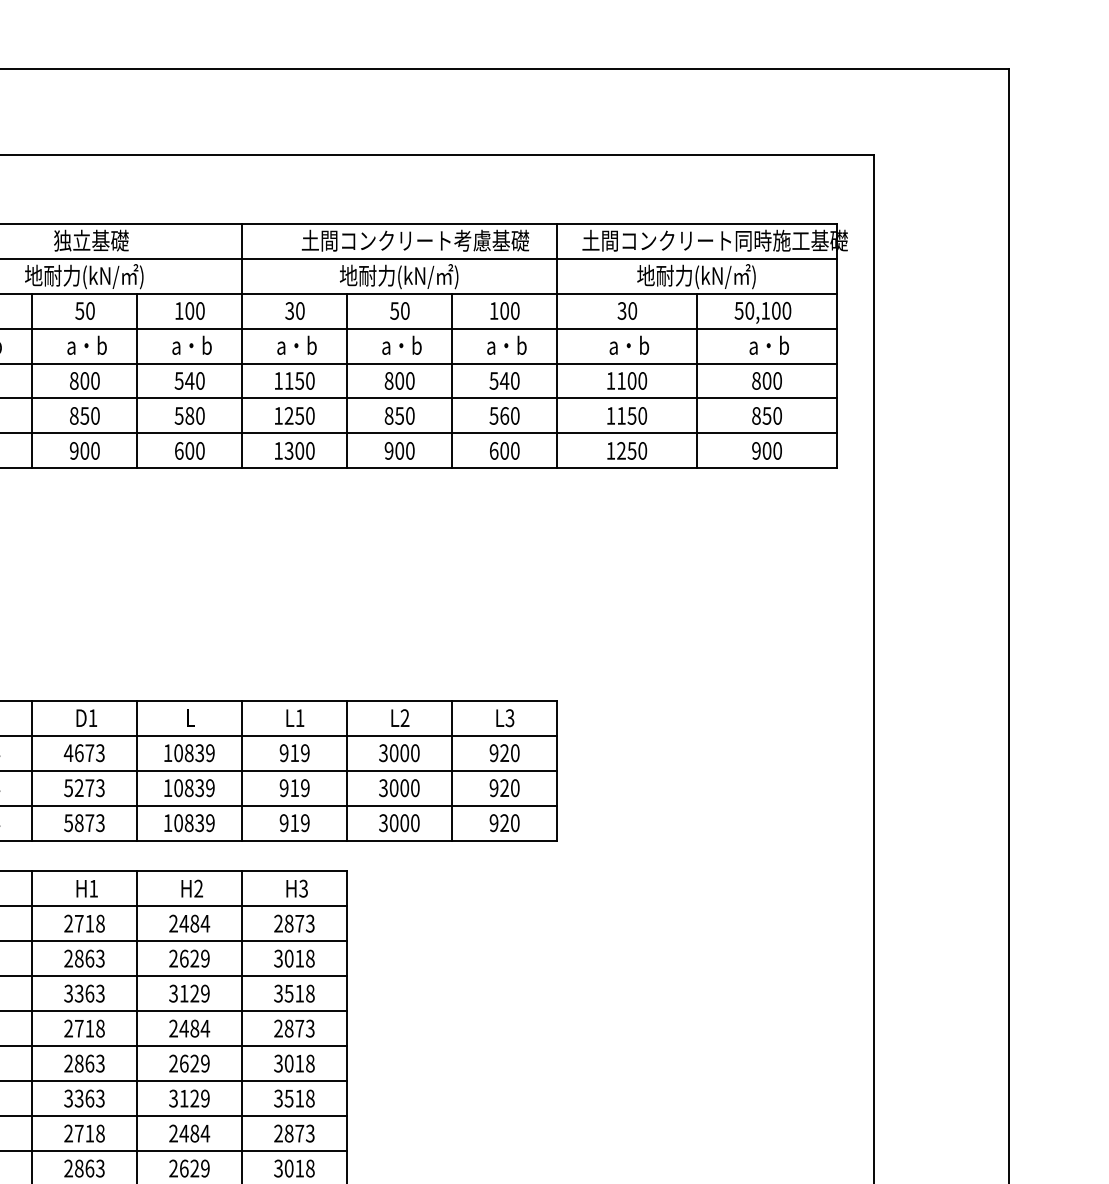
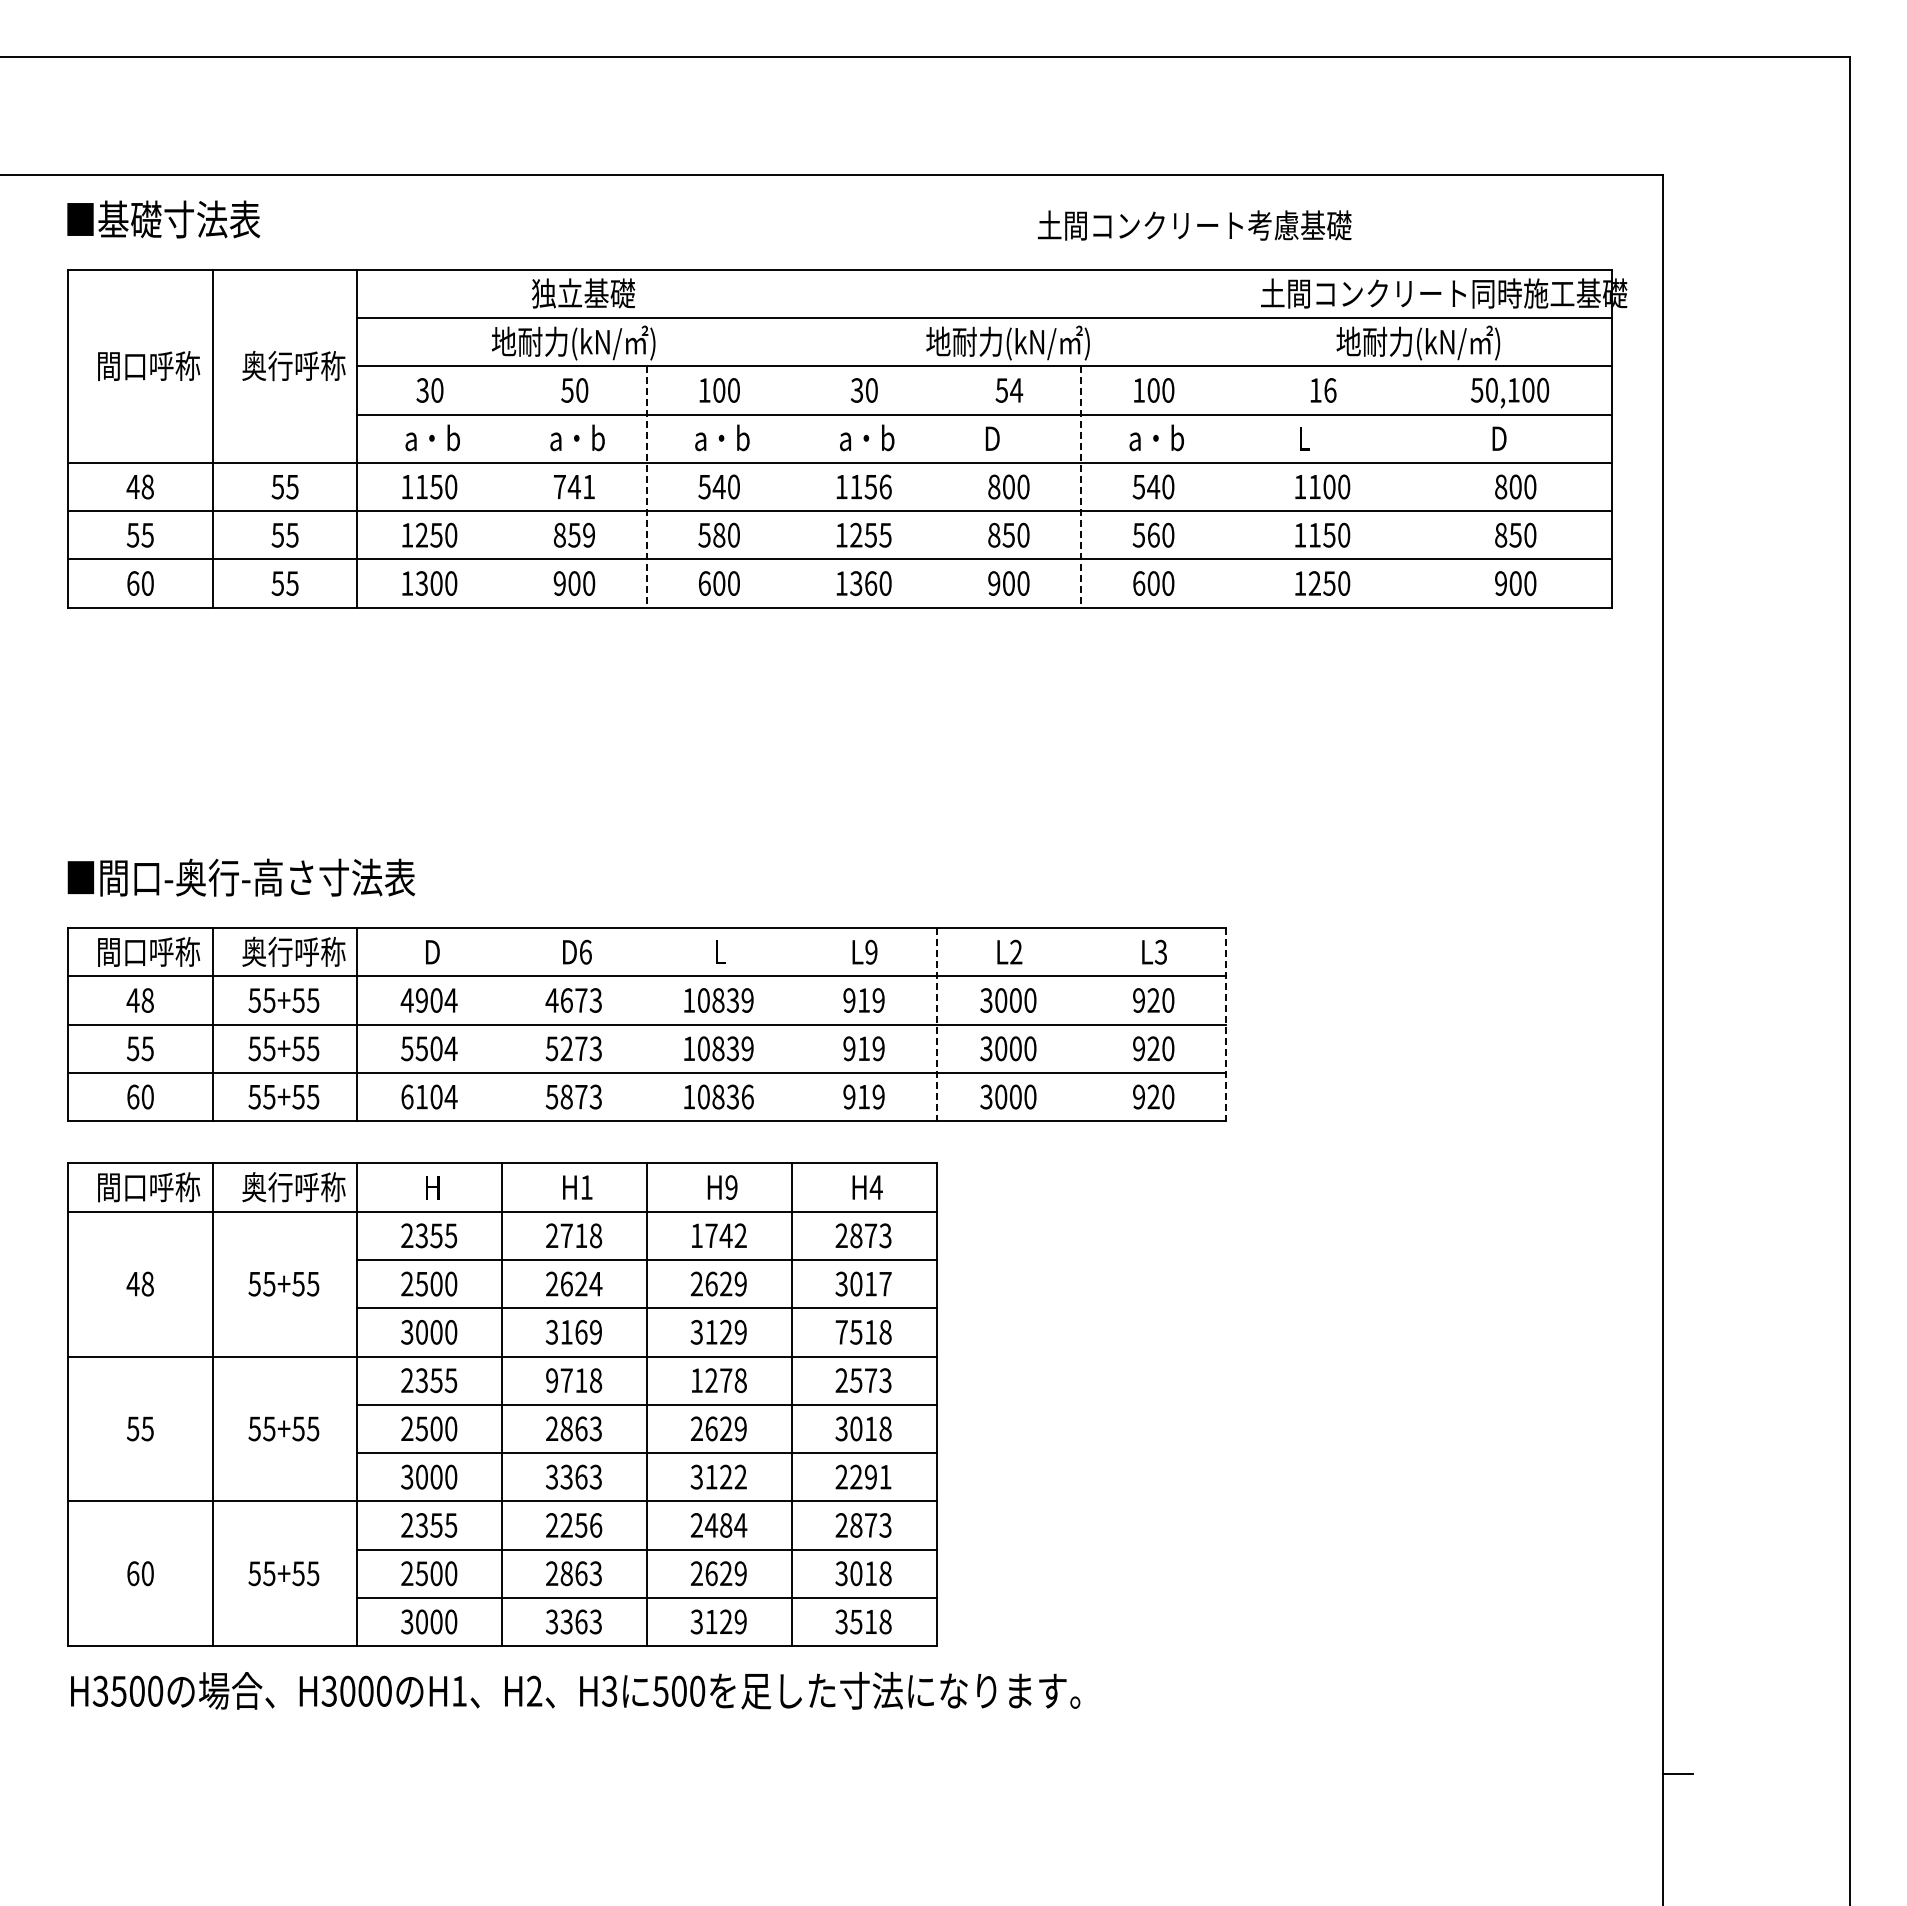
text: (415, 240) -> (1194, 225), moved
text: (405, 311) -> (1016, 390), 50 -> 54
text: (627, 311) -> (1322, 390), 30 -> 16
line: (242, 345) -> (791, 438), removed
text: (401, 345) -> (1011, 437), a・b -> D
line: (557, 345) -> (1226, 438), removed
text: (629, 345) -> (1325, 437), a・b -> L
text: (769, 345) -> (1518, 437), a・b -> D
line: (32, 380) -> (502, 486), removed
text: (84, 380) -> (574, 486), 800 -> 741
text: (310, 380) -> (885, 486), 1150 -> 1156
line: (347, 380) -> (936, 486), removed
line: (697, 380) -> (1419, 486), removed
line: (137, 381) -> (646, 487), solid -> dashed
line: (452, 381) -> (1081, 487), solid -> dashed
text: (310, 415) -> (885, 534), 1250 -> 1255
text: (95, 416) -> (589, 535), 850 -> 859
text: (300, 450) -> (871, 583), 1300 -> 1360
text: (92, 717) -> (585, 951), D1 -> D6
text: (300, 717) -> (871, 951), L1 -> L9
line: (32, 770) -> (502, 1024), removed
line: (137, 770) -> (646, 1024), removed
line: (242, 770) -> (791, 1024), removed
line: (347, 770) -> (936, 1024), solid -> dashed
line: (452, 770) -> (1081, 1024), removed
line: (557, 770) -> (1226, 1024), solid -> dashed
text: (210, 822) -> (747, 1096), 10839 -> 10836
text: (198, 888) -> (731, 1187), H2 -> H9
text: (303, 888) -> (875, 1187), H3 -> H4
text: (189, 923) -> (718, 1235), 2484 -> 1742
text: (89, 958) -> (581, 1283), 2863 -> 2624
text: (310, 958) -> (885, 1283), 3018 -> 3017
text: (89, 993) -> (580, 1332), 3363 -> 3169
text: (278, 993) -> (841, 1332), 3518 -> 7518
text: (68, 1028) -> (552, 1380), 2718 -> 9718
text: (189, 1028) -> (718, 1380), 2484 -> 1278
text: (289, 1028) -> (856, 1380), 2873 -> 2573
text: (205, 1098) -> (740, 1477), 3129 -> 3122
text: (294, 1098) -> (863, 1476), 3518 -> 2291
text: (89, 1133) -> (581, 1525), 2718 -> 2256

